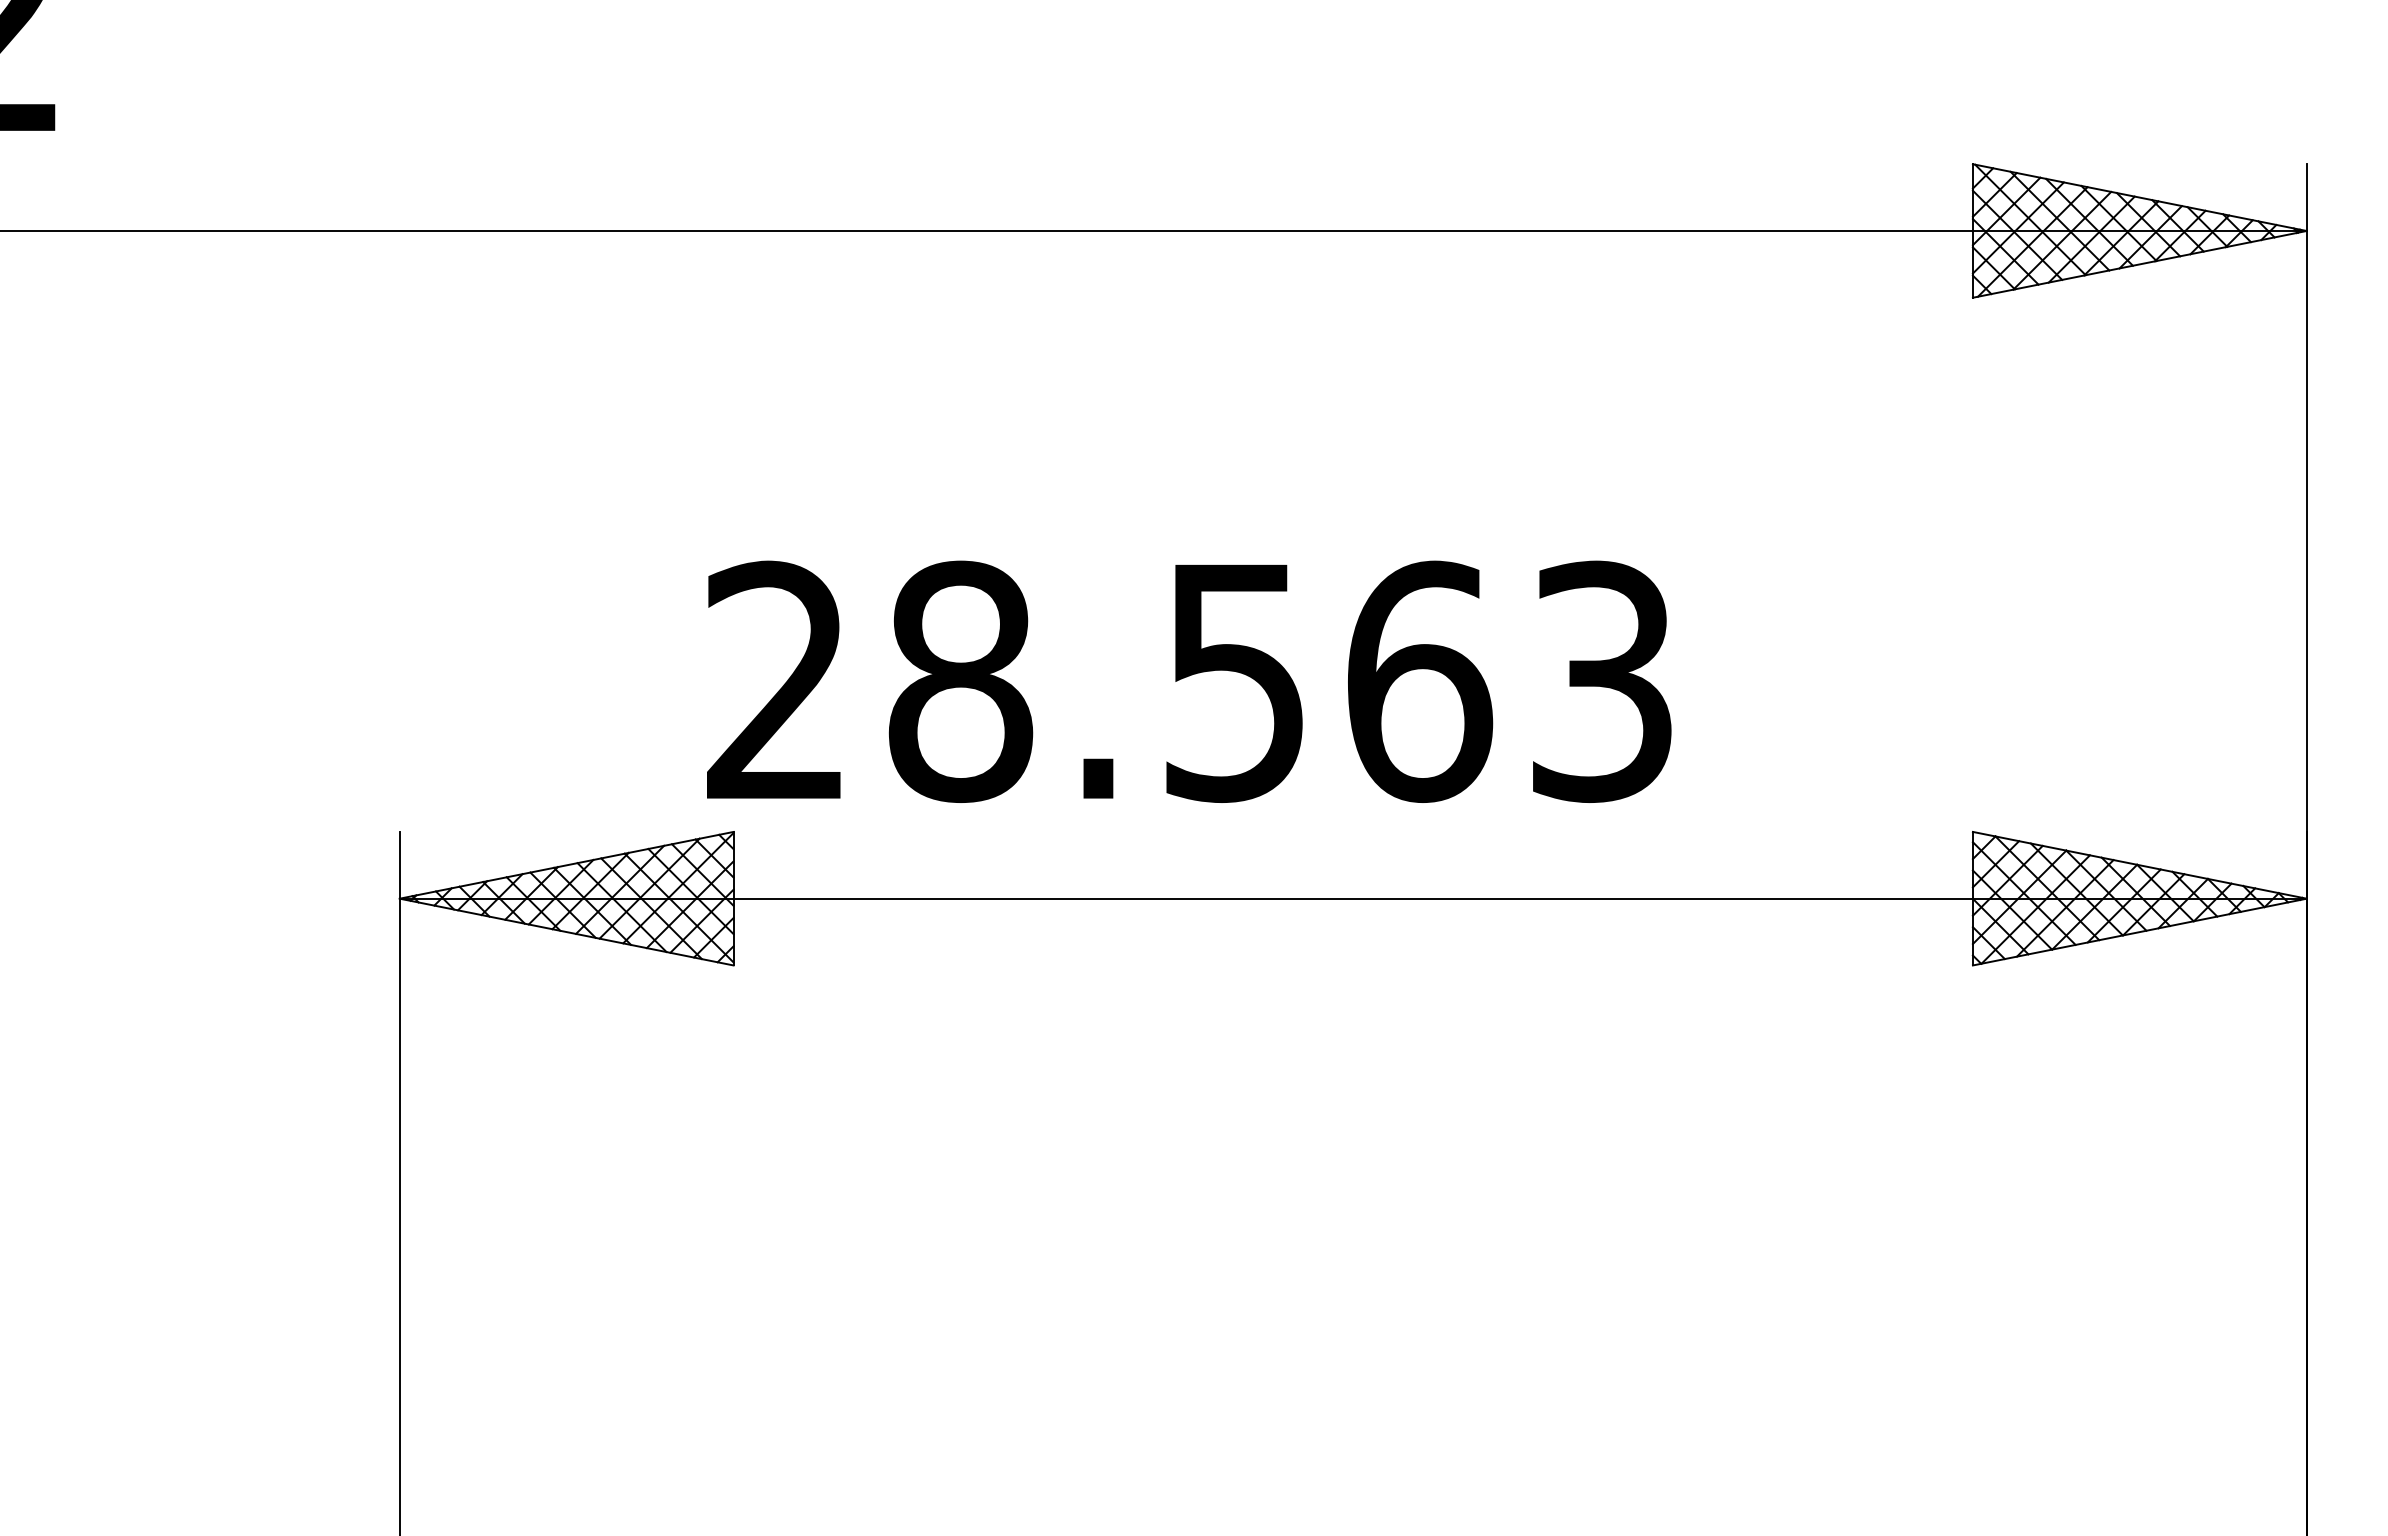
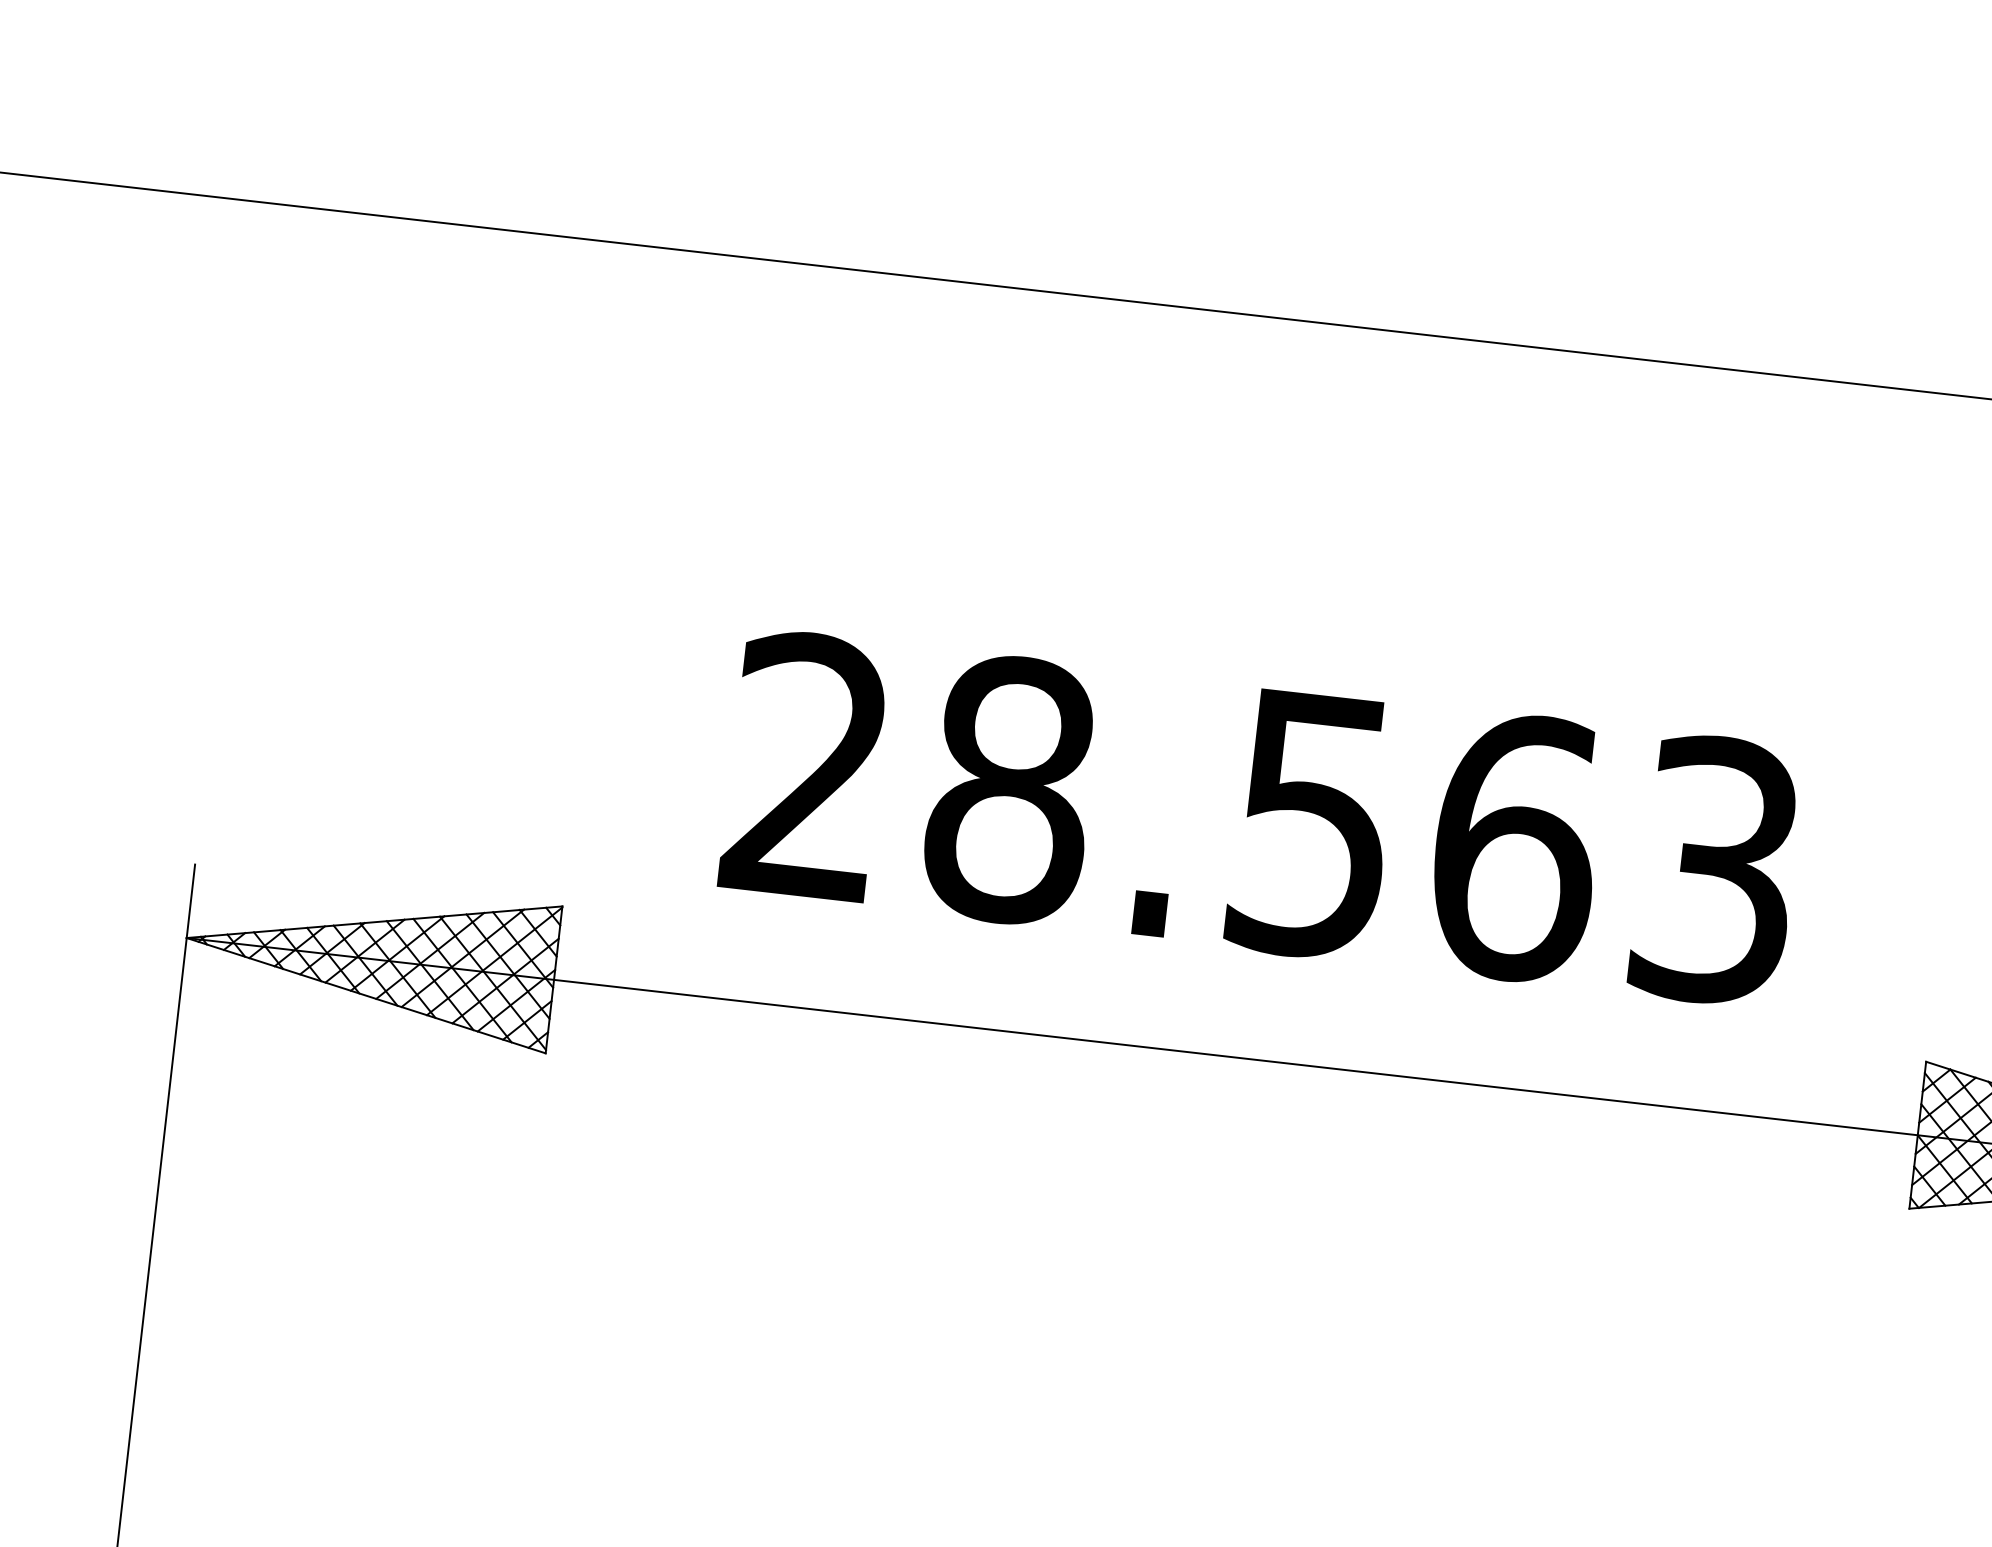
text: (1189, 681) -> (1262, 818), moved

